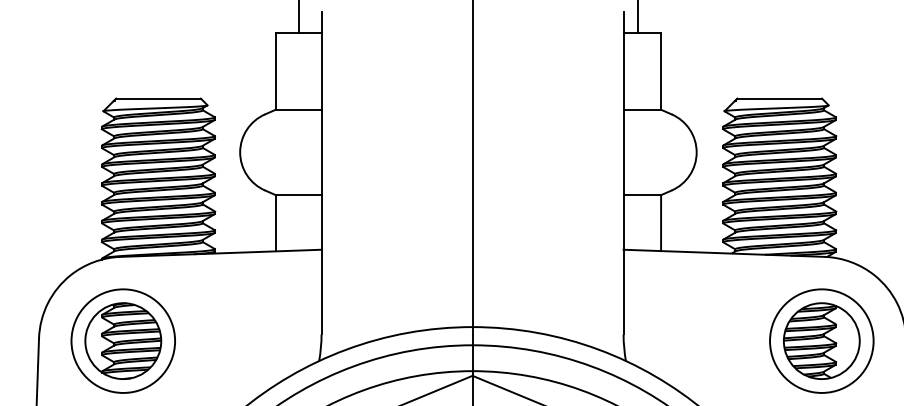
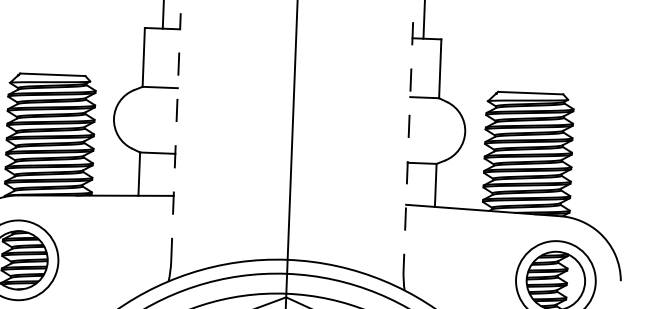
line: (321, 172) -> (175, 136), solid -> dashed
line: (623, 173) -> (408, 146), solid -> dashed

